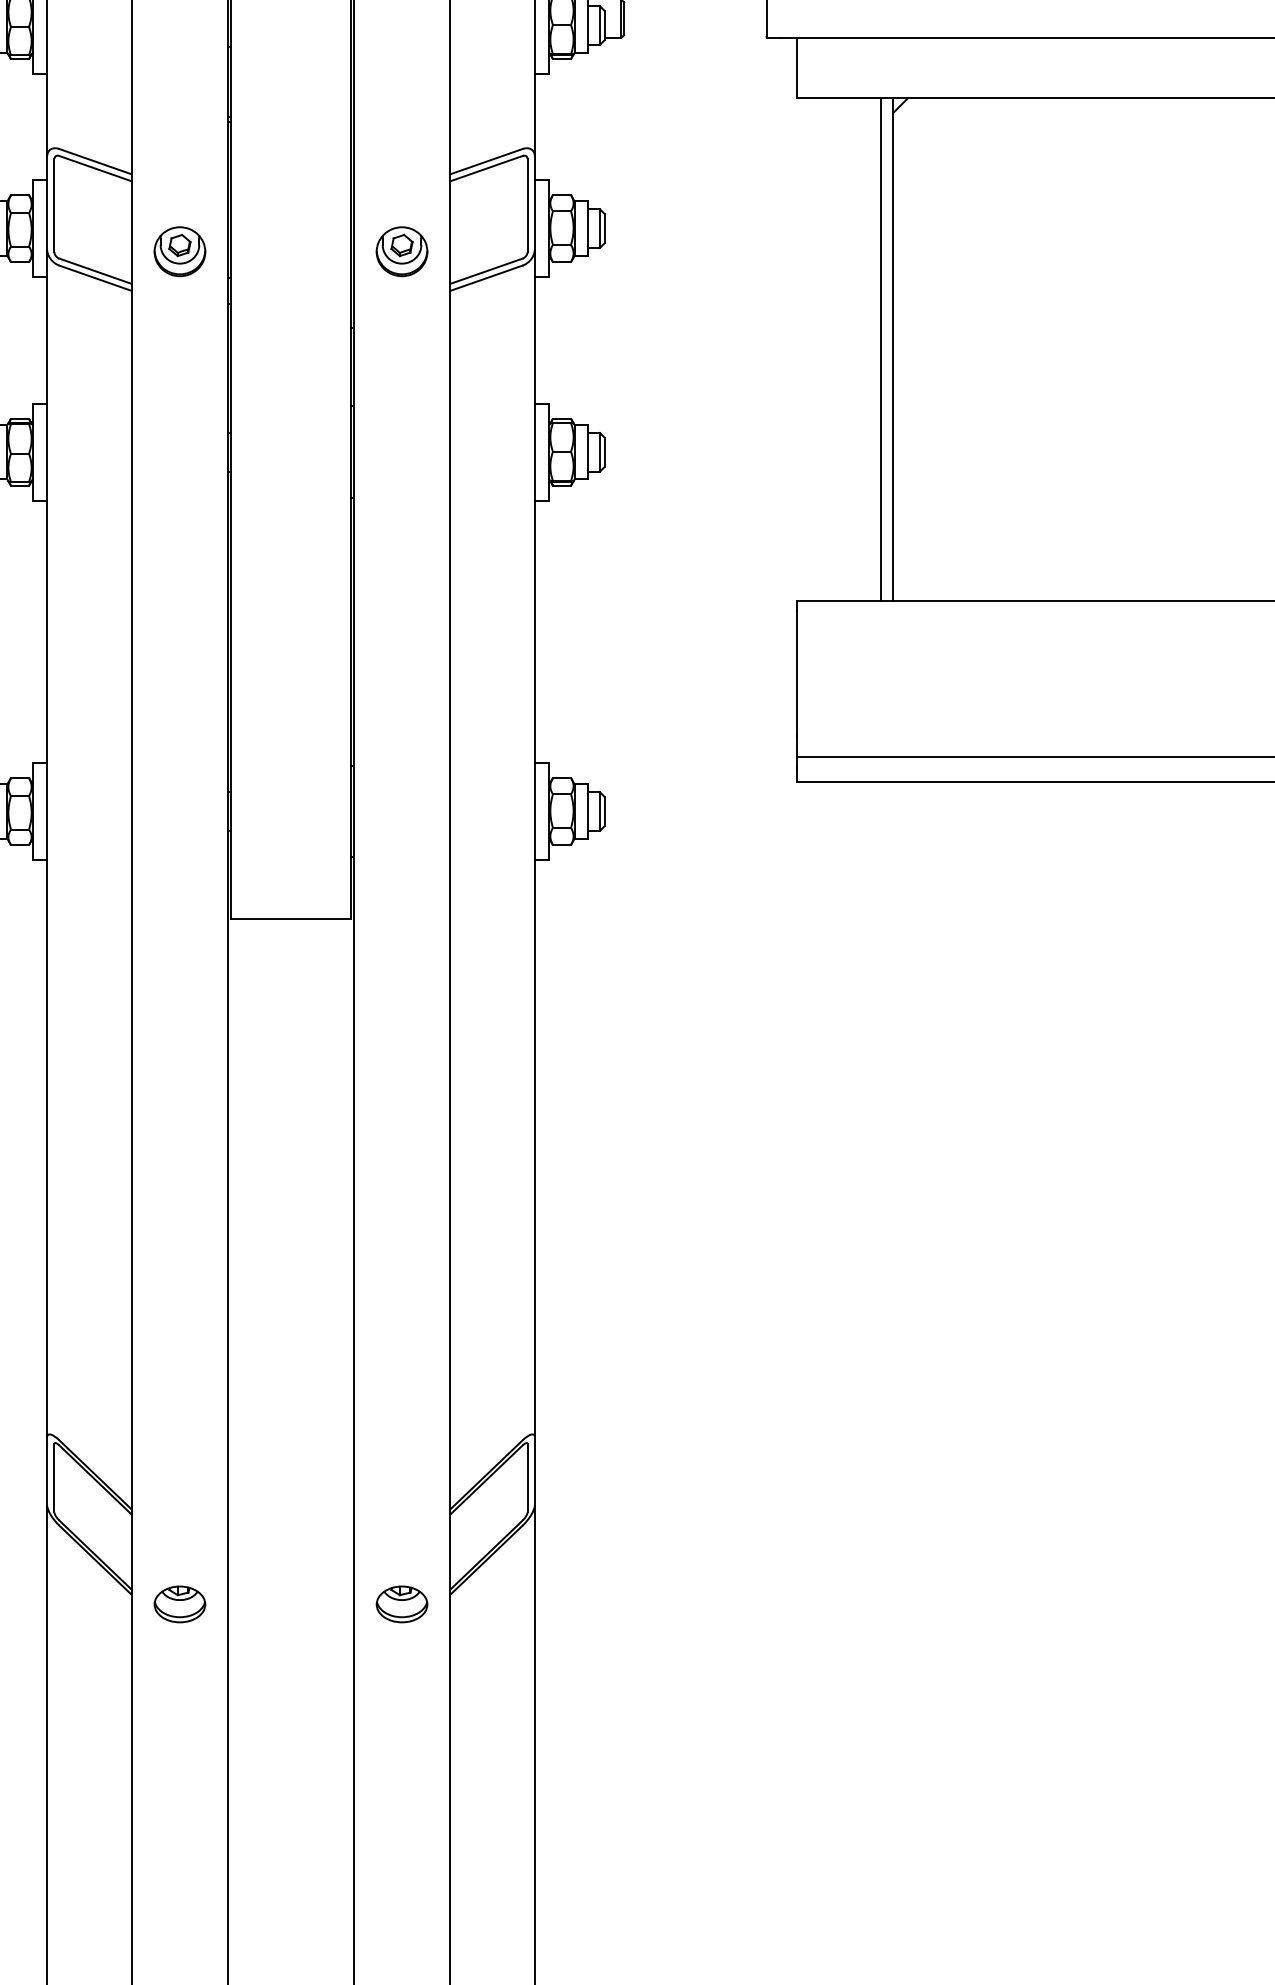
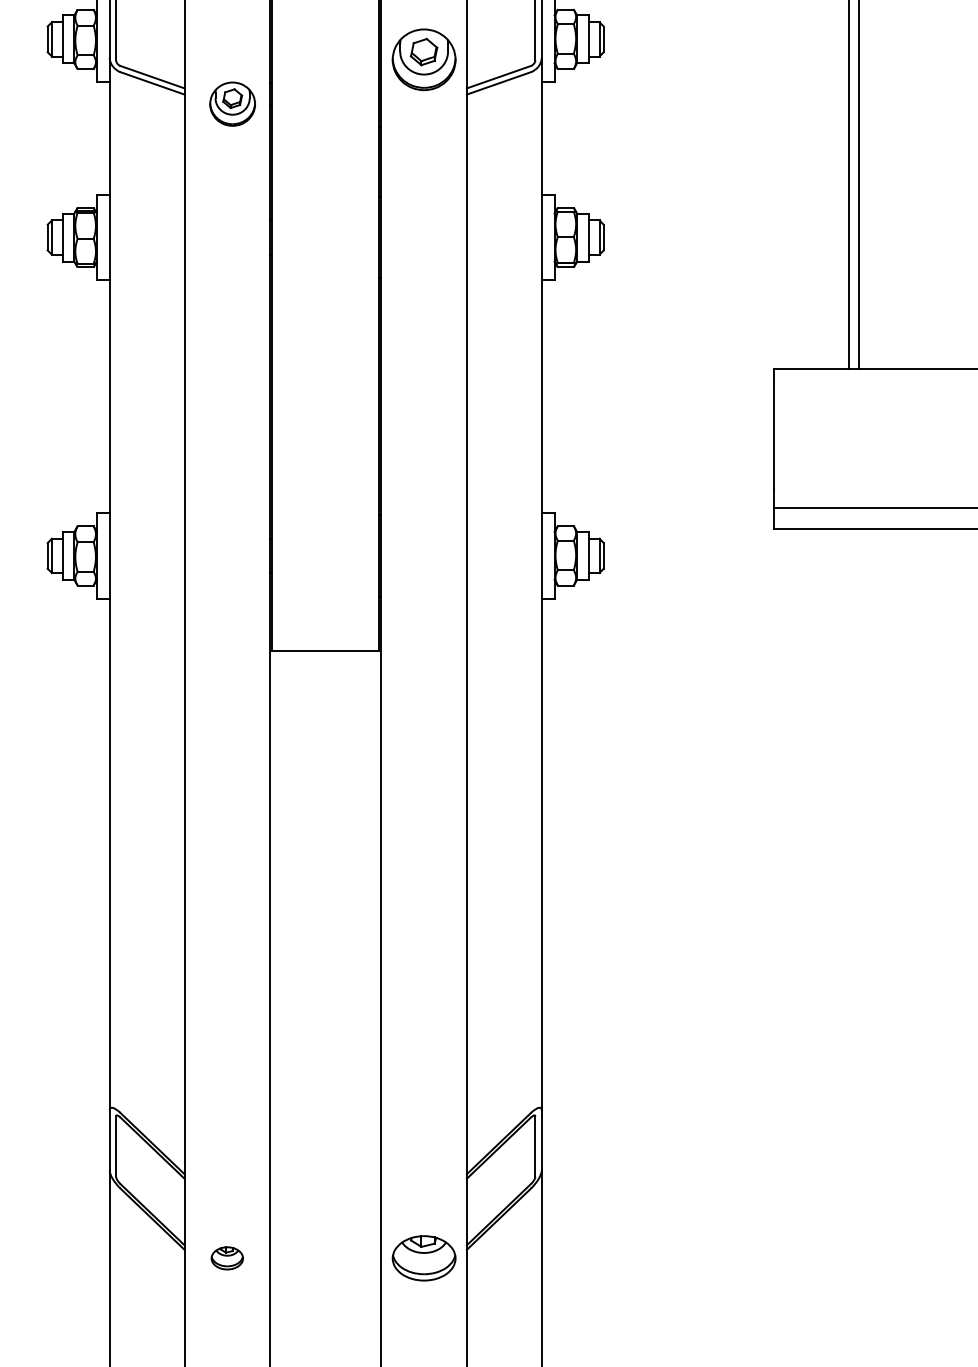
part: (179, 251) -> (232, 103), moved
part: (401, 251) -> (423, 59), size x1.4
part: (179, 1604) -> (226, 1258), size x0.7
part: (401, 1604) -> (423, 1258), size x1.4

